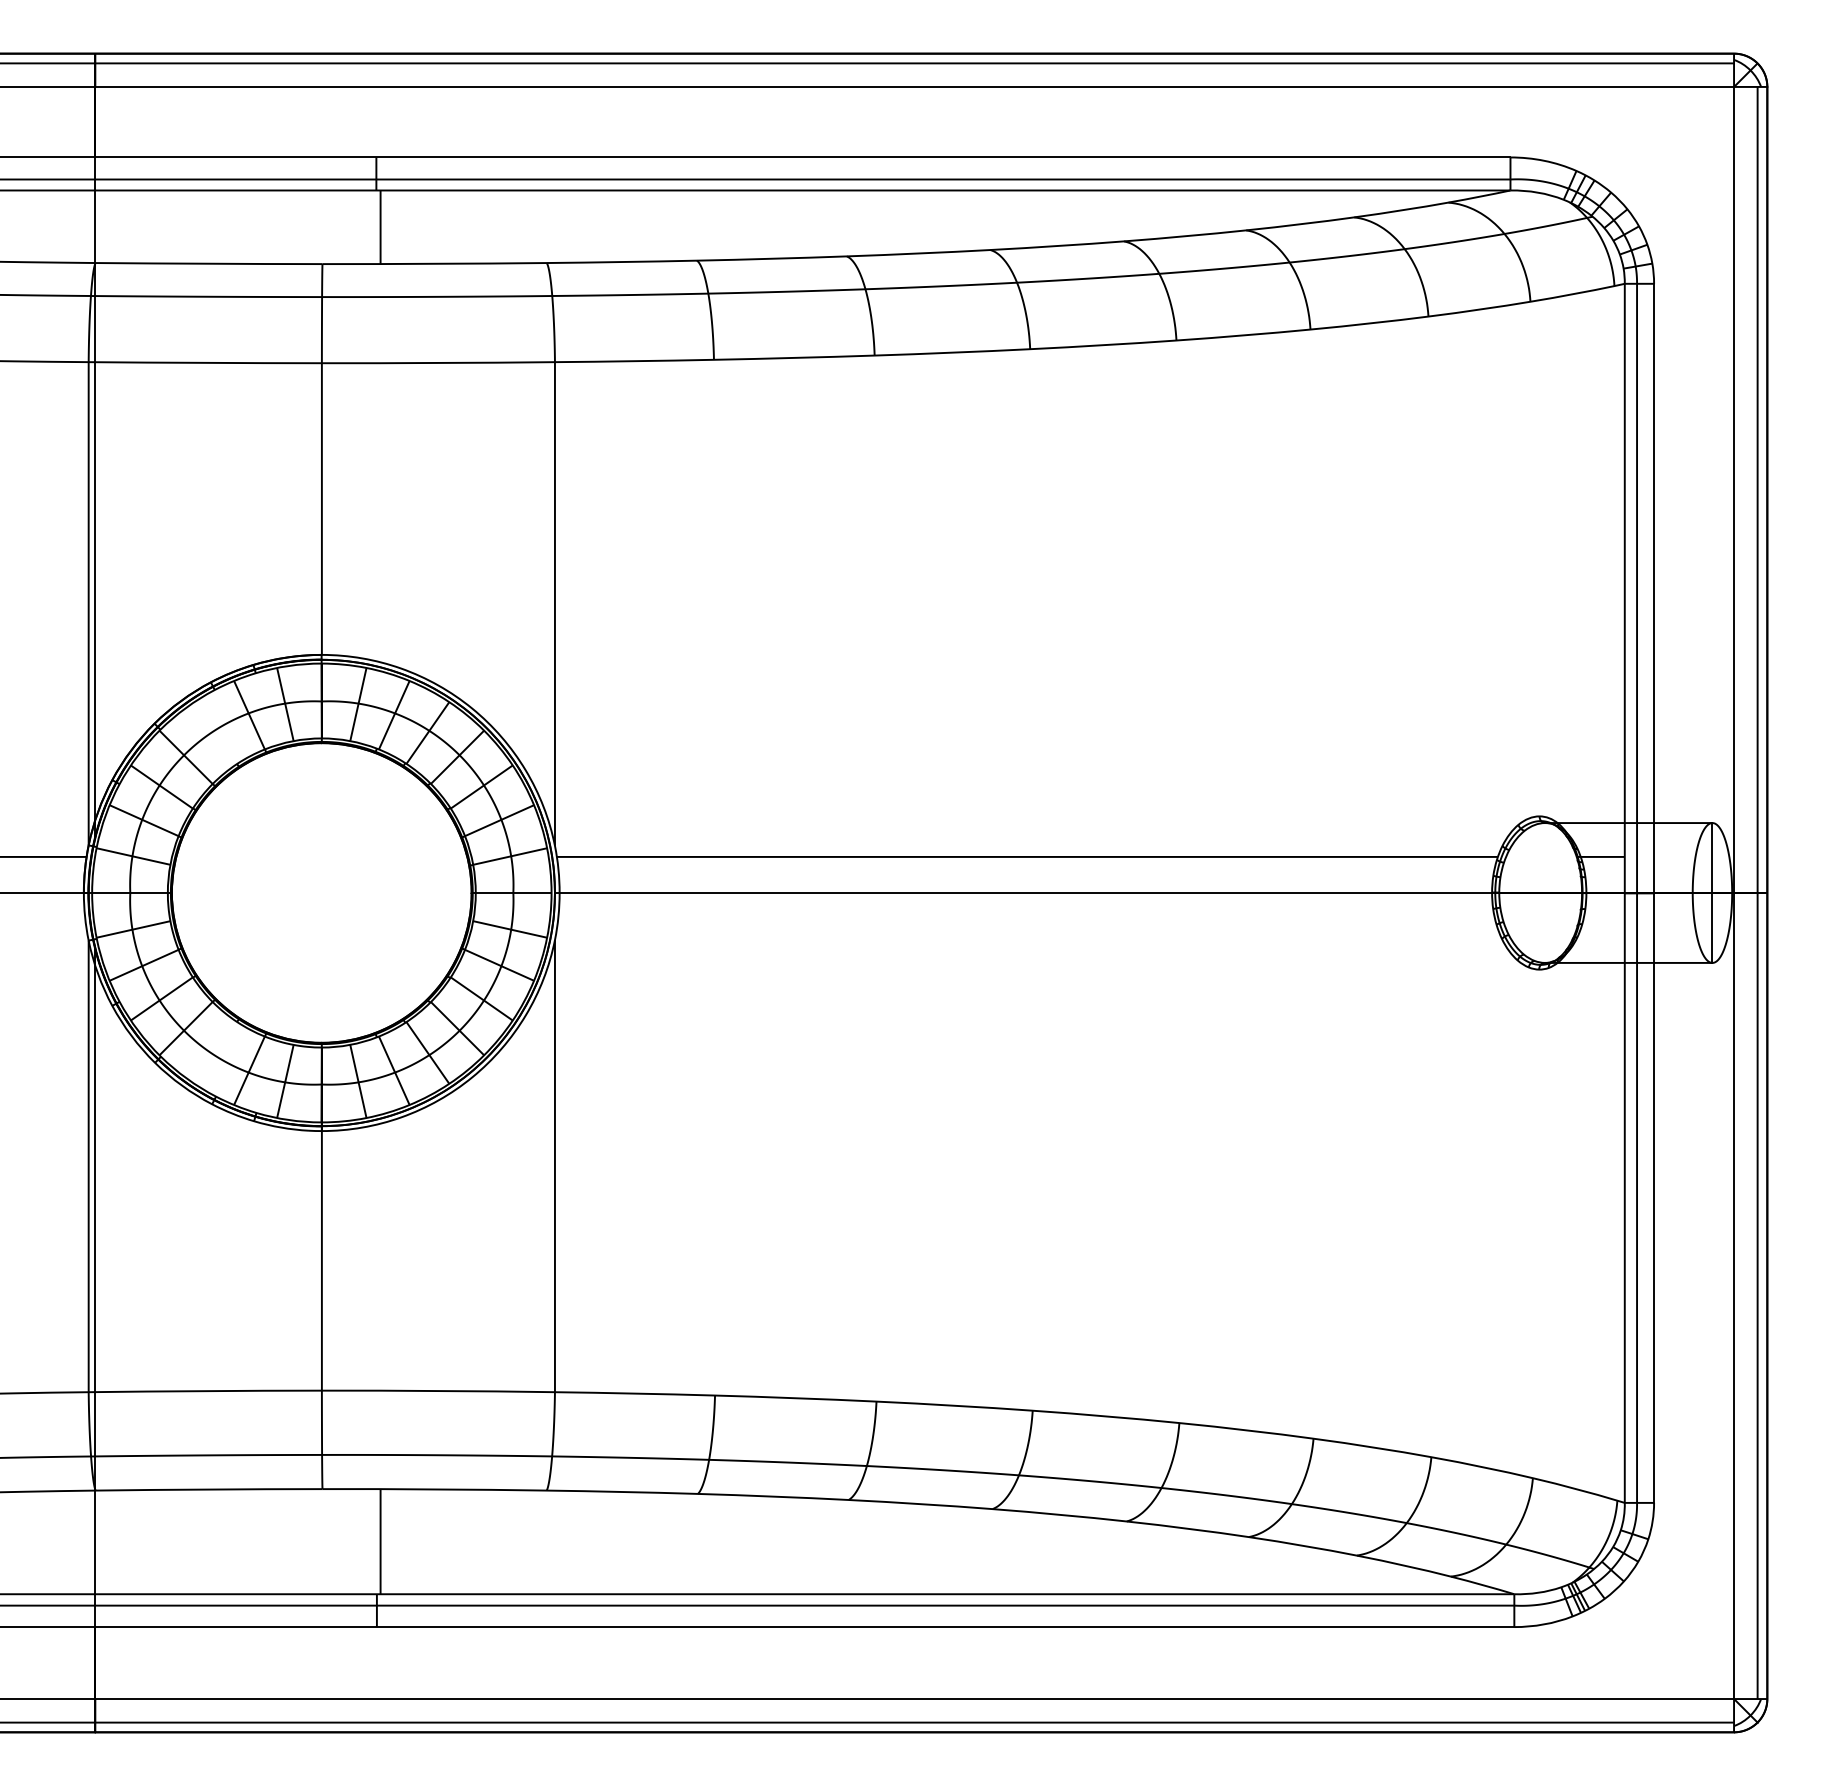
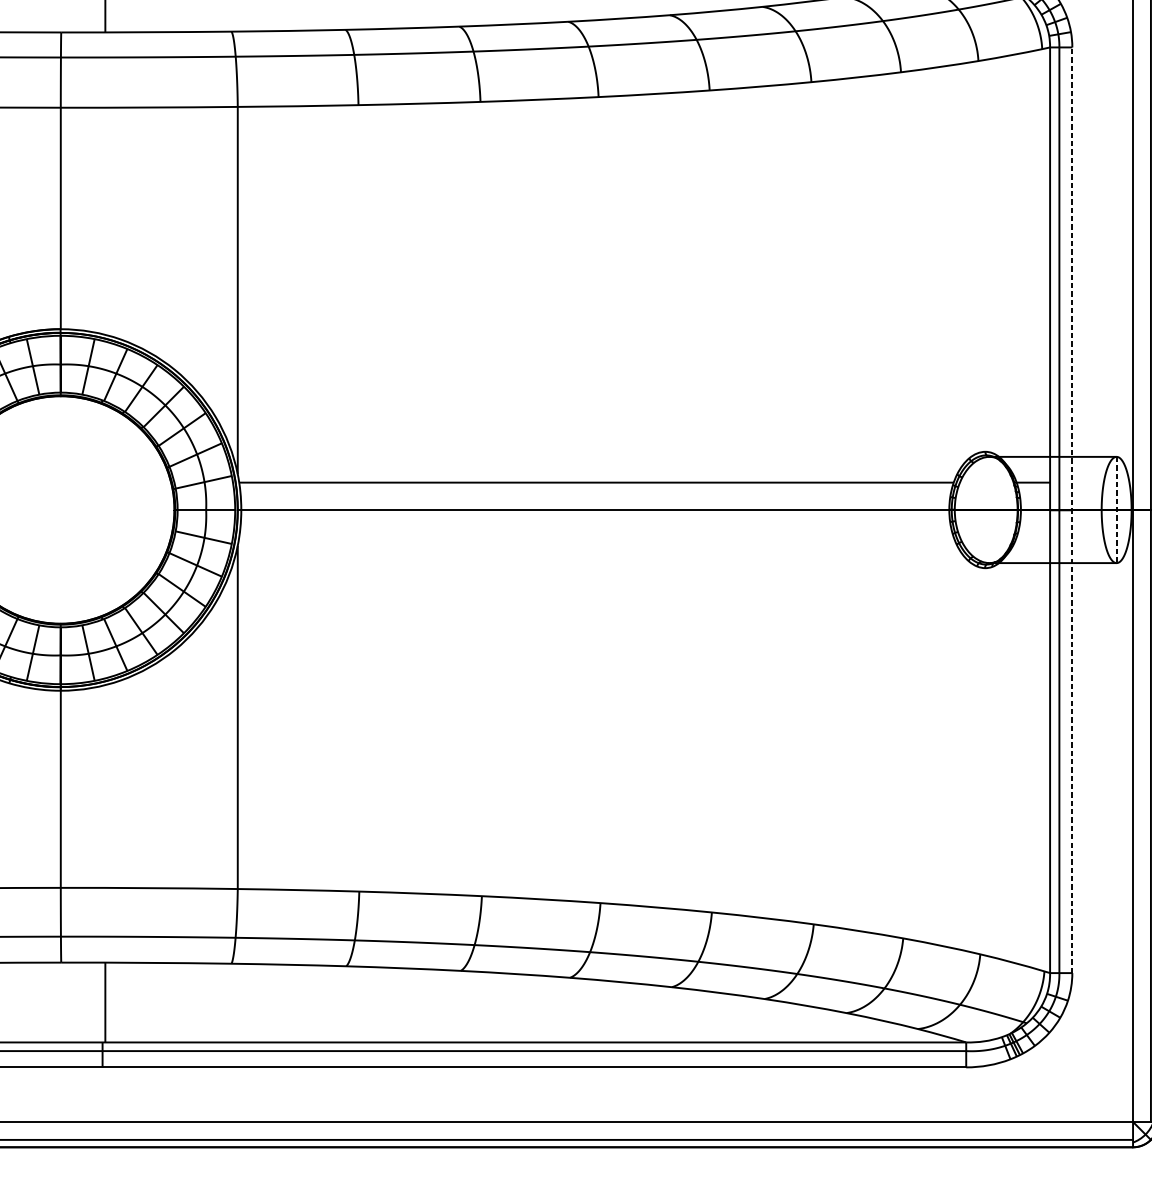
line: (1712, 892) -> (1116, 509), solid -> dashed
line: (1654, 893) -> (1072, 510), solid -> dashed

